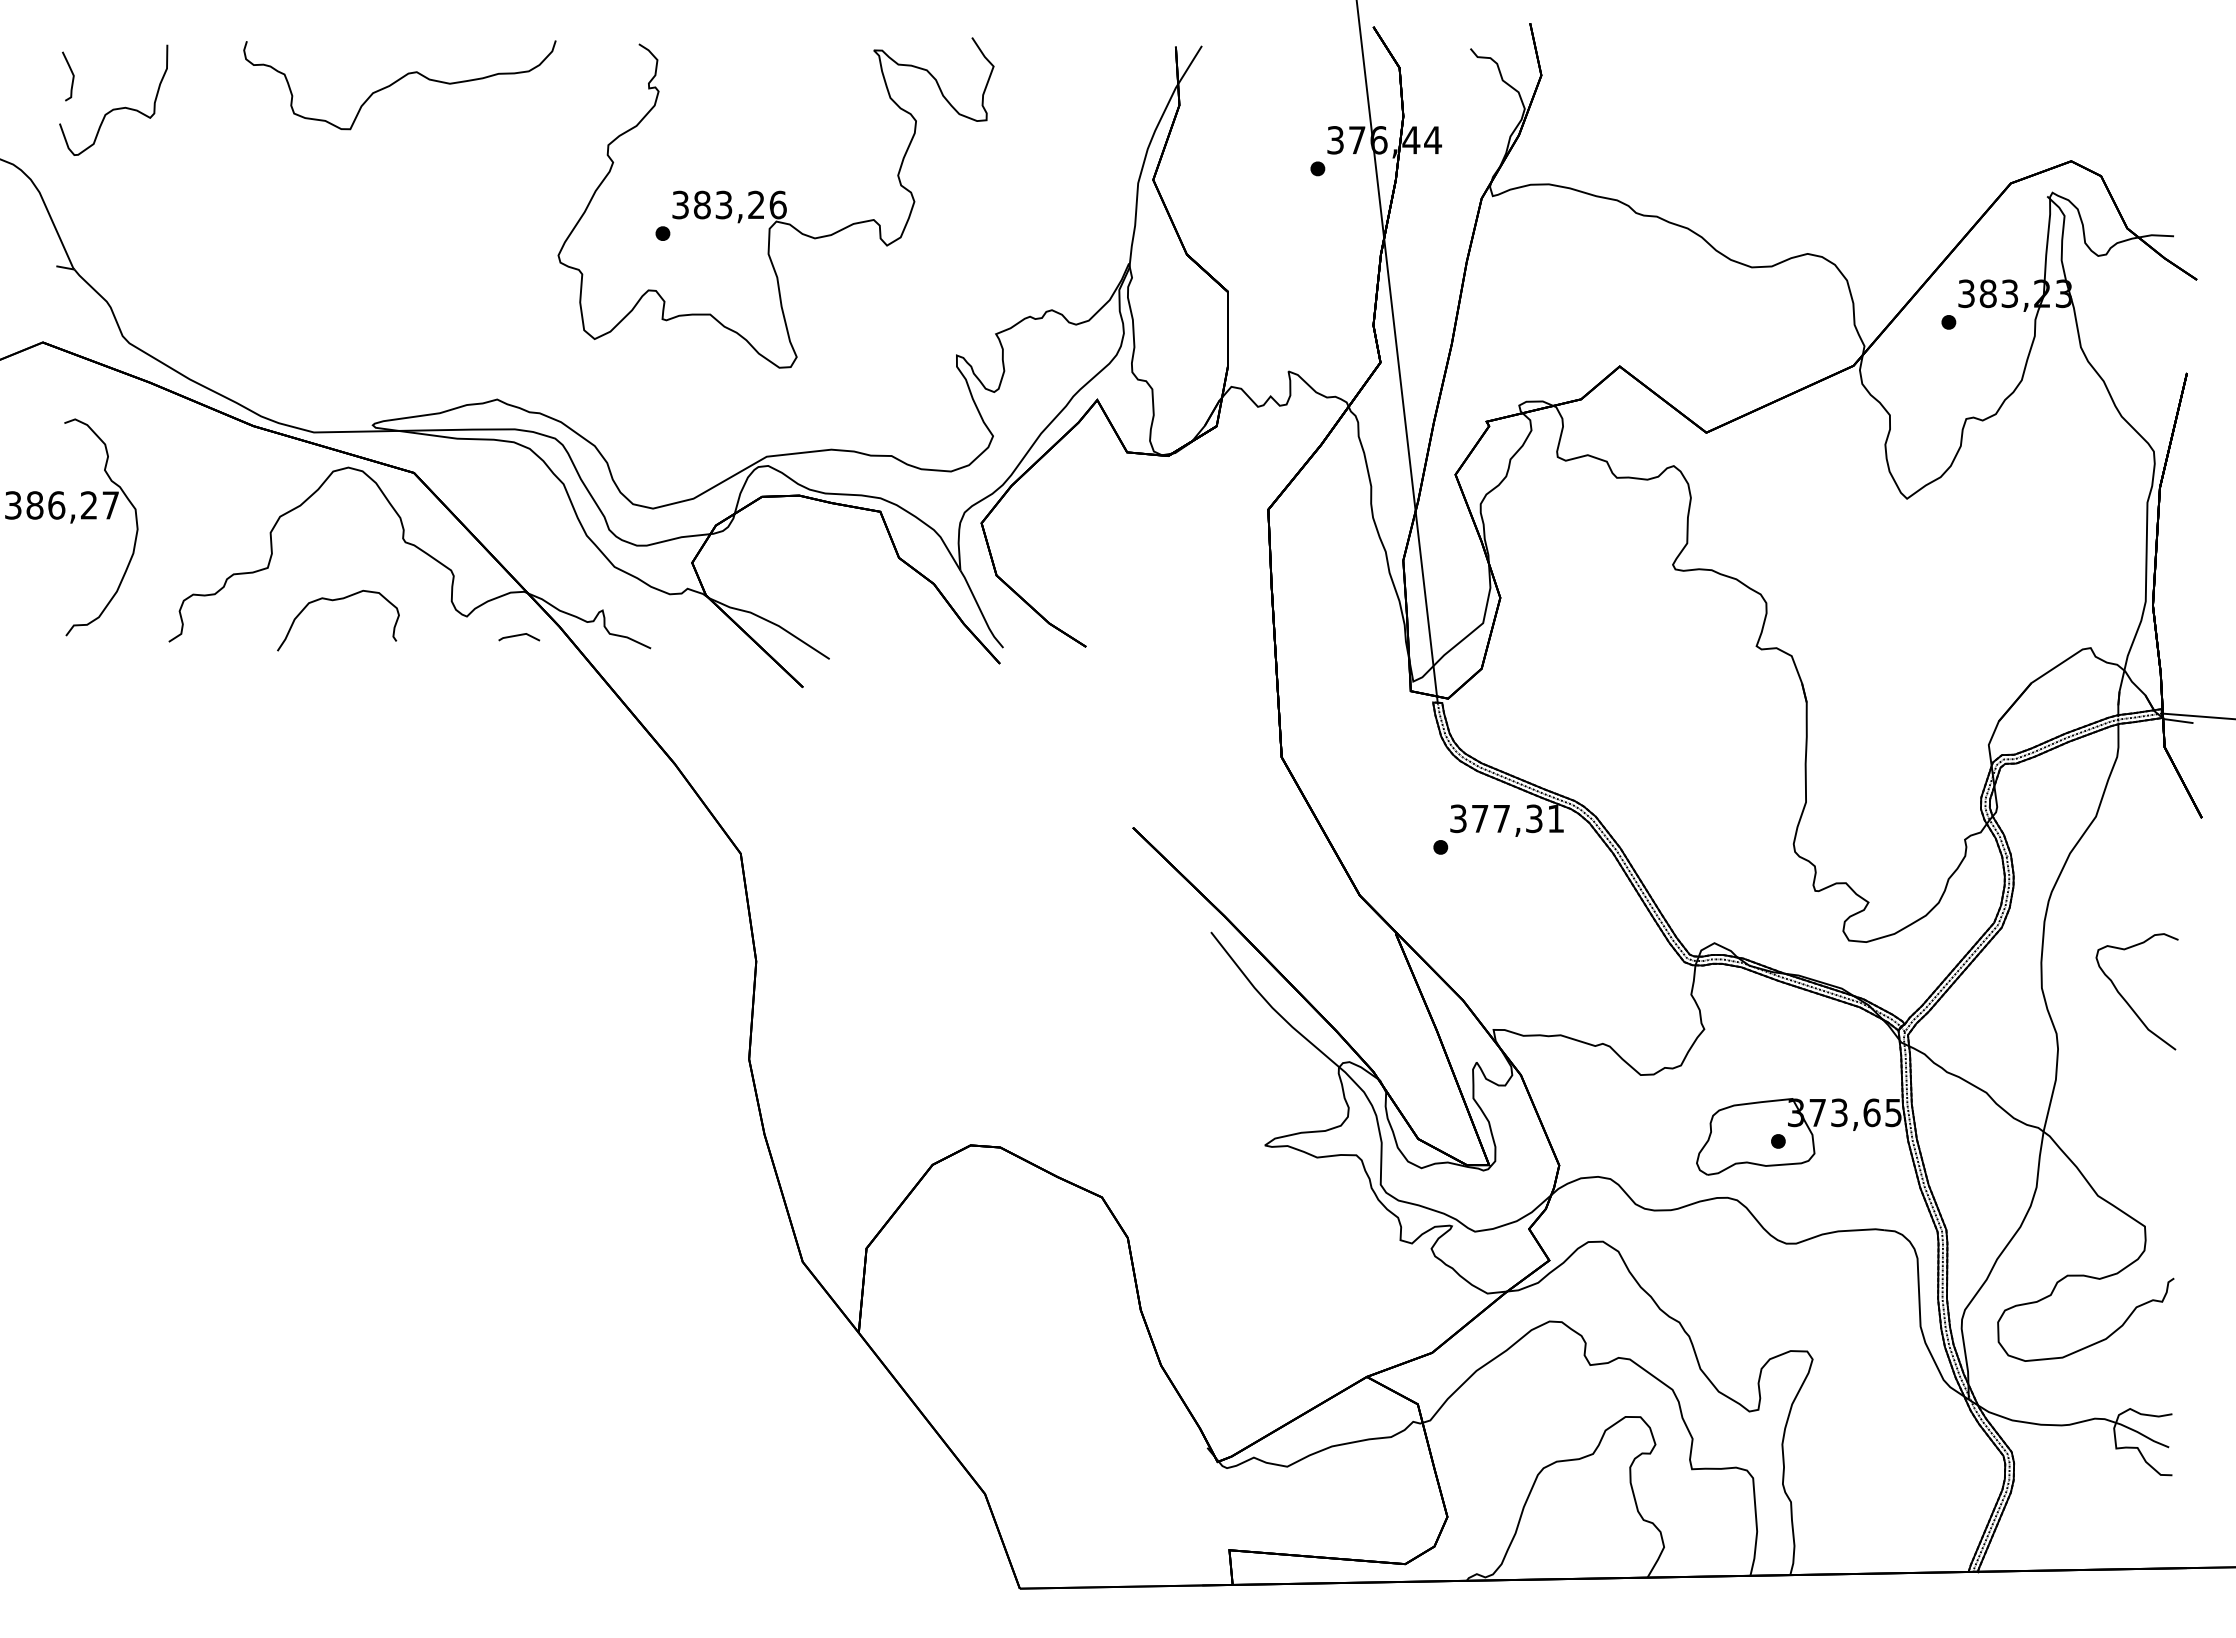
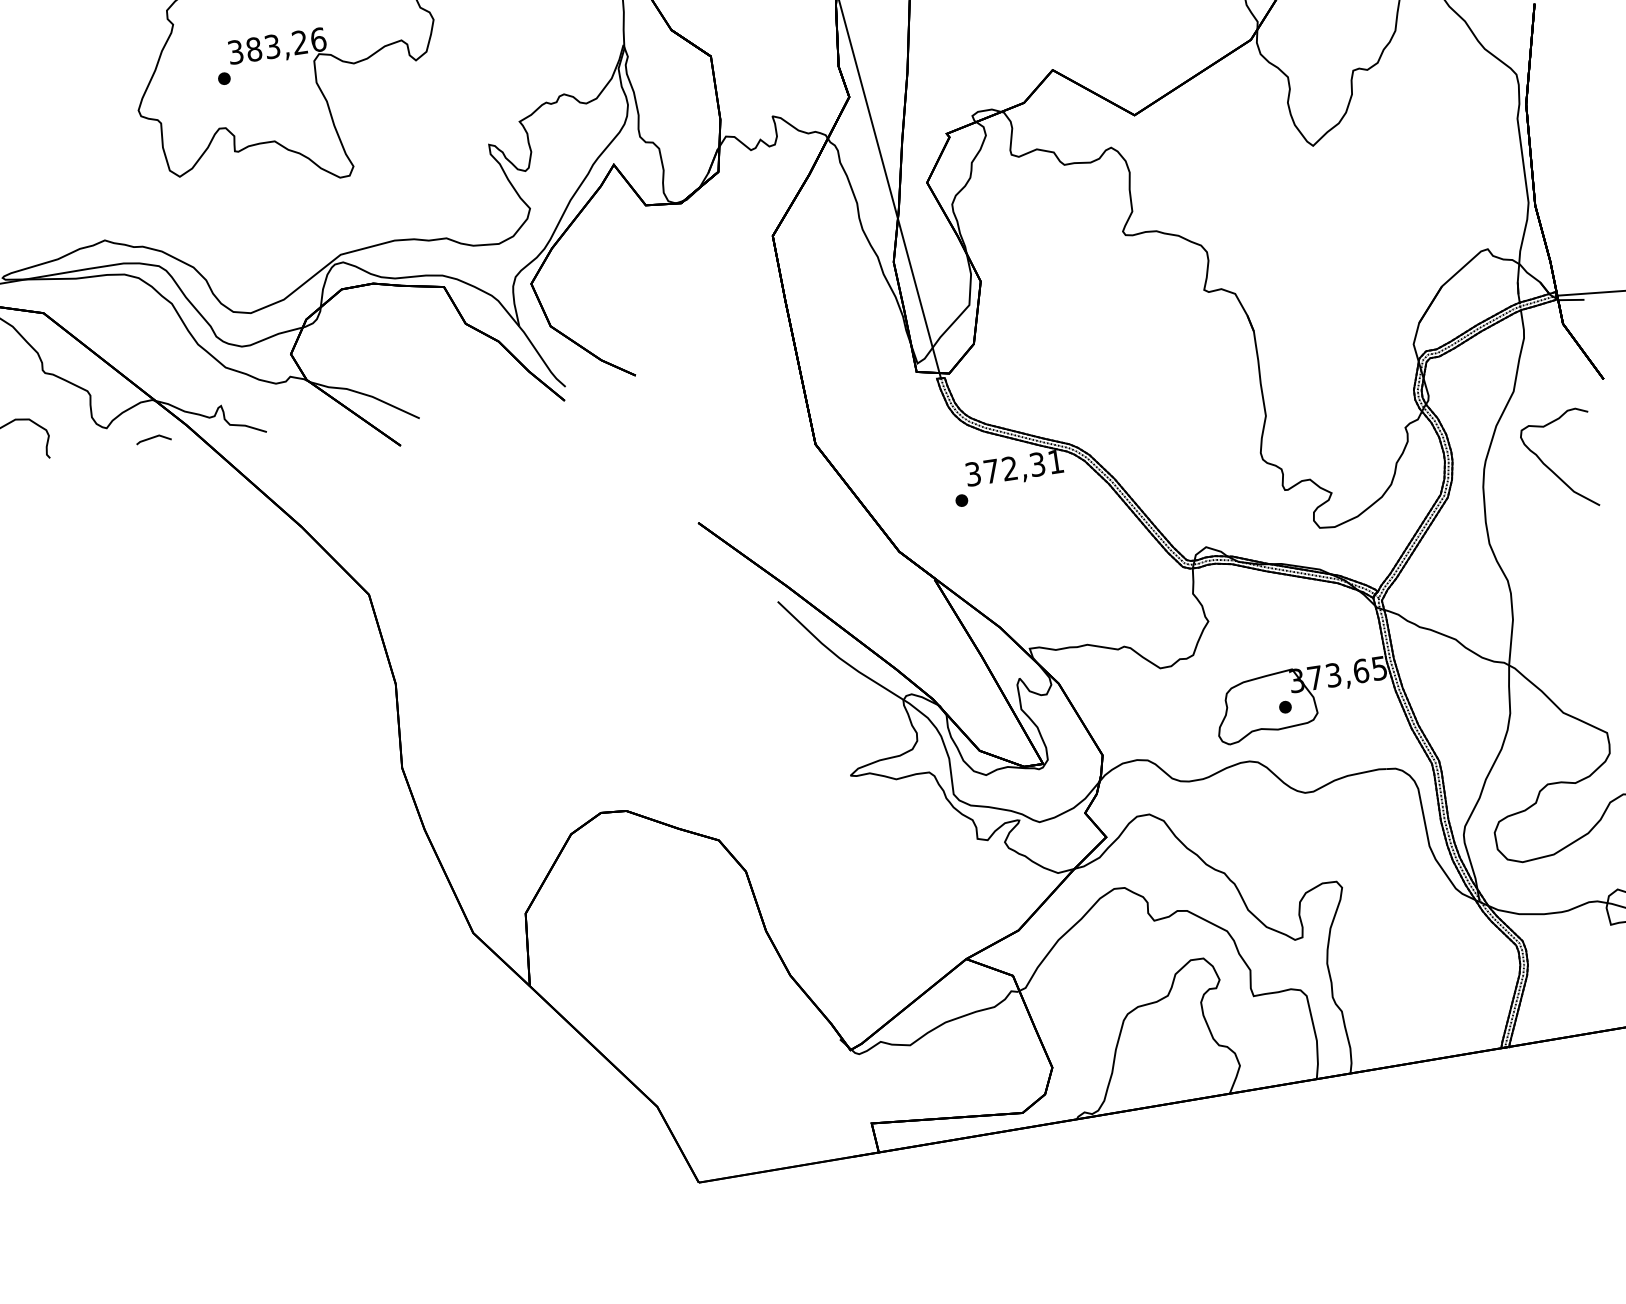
text: (1501, 818) -> (1009, 468), 377,31 -> 372,31
curve: (2126, 1000) -> (1551, 469), moved

